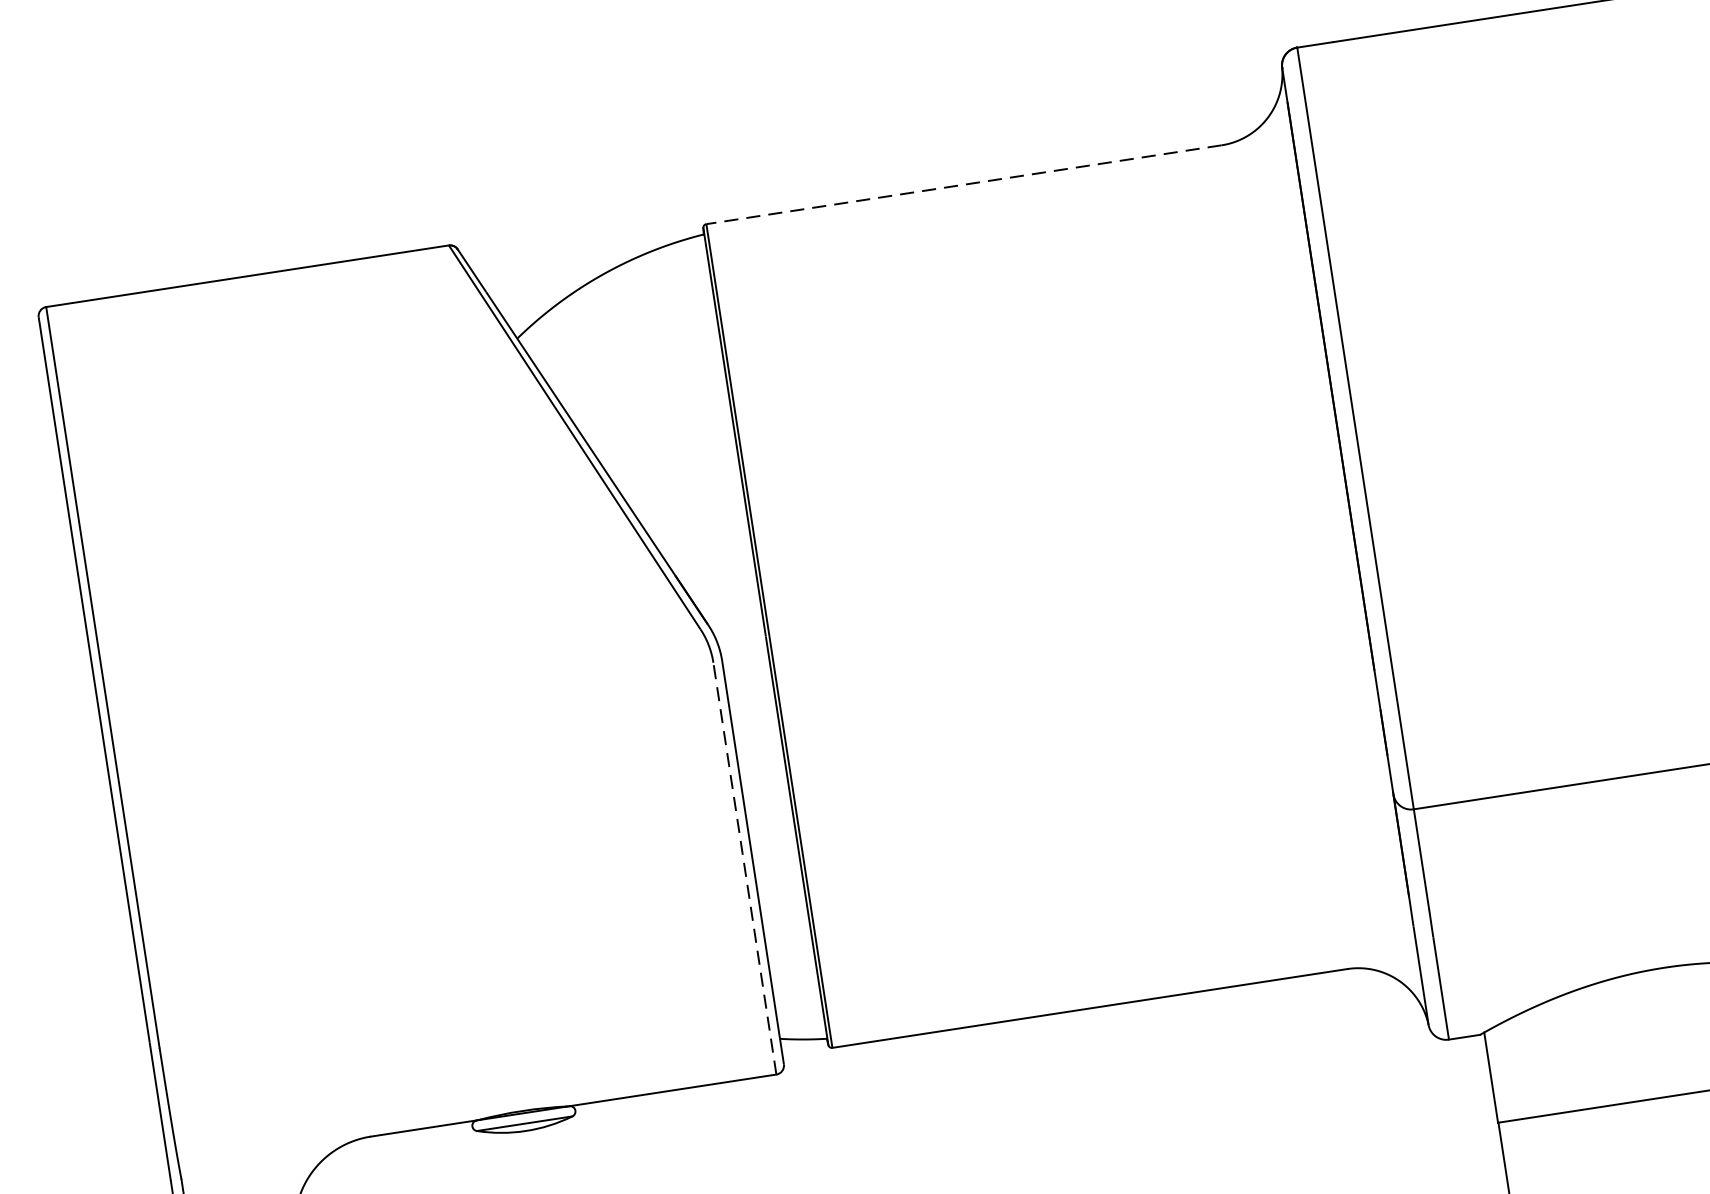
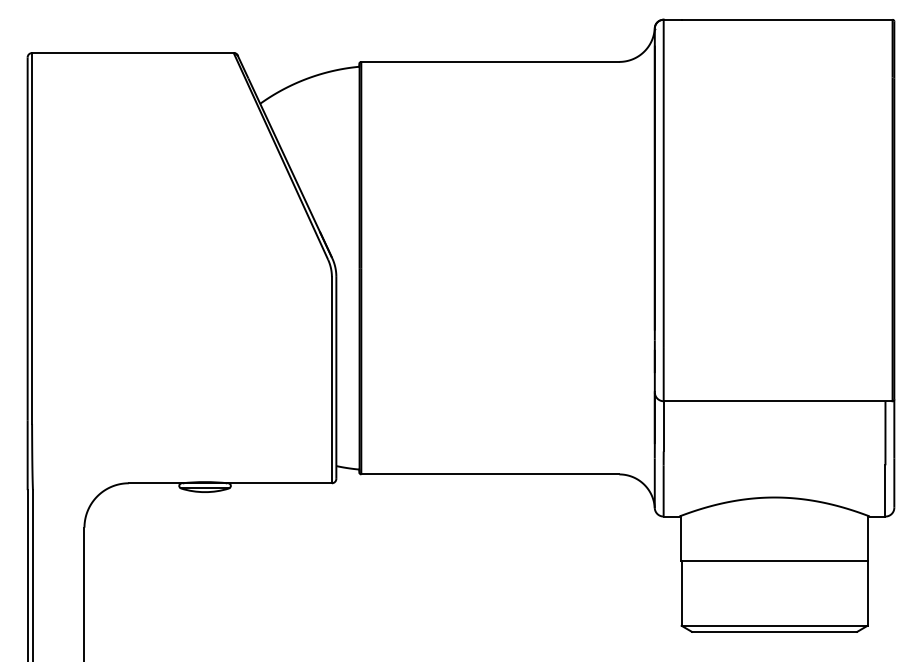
line: (962, 184) -> (489, 61), dashed -> solid
line: (743, 867) -> (331, 379), dashed -> solid

